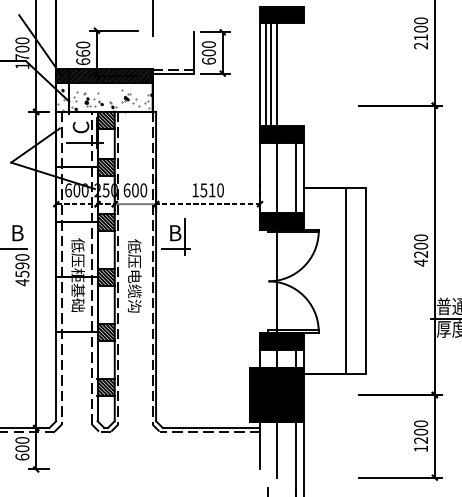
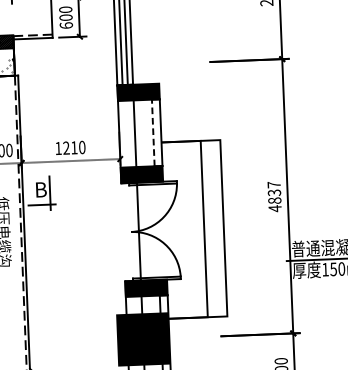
line: (295, 177) -> (152, 132), solid -> dashed
text: (203, 190) -> (66, 148), 1510 -> 1210
text: (421, 245) -> (274, 192), 4200 -> 4837

